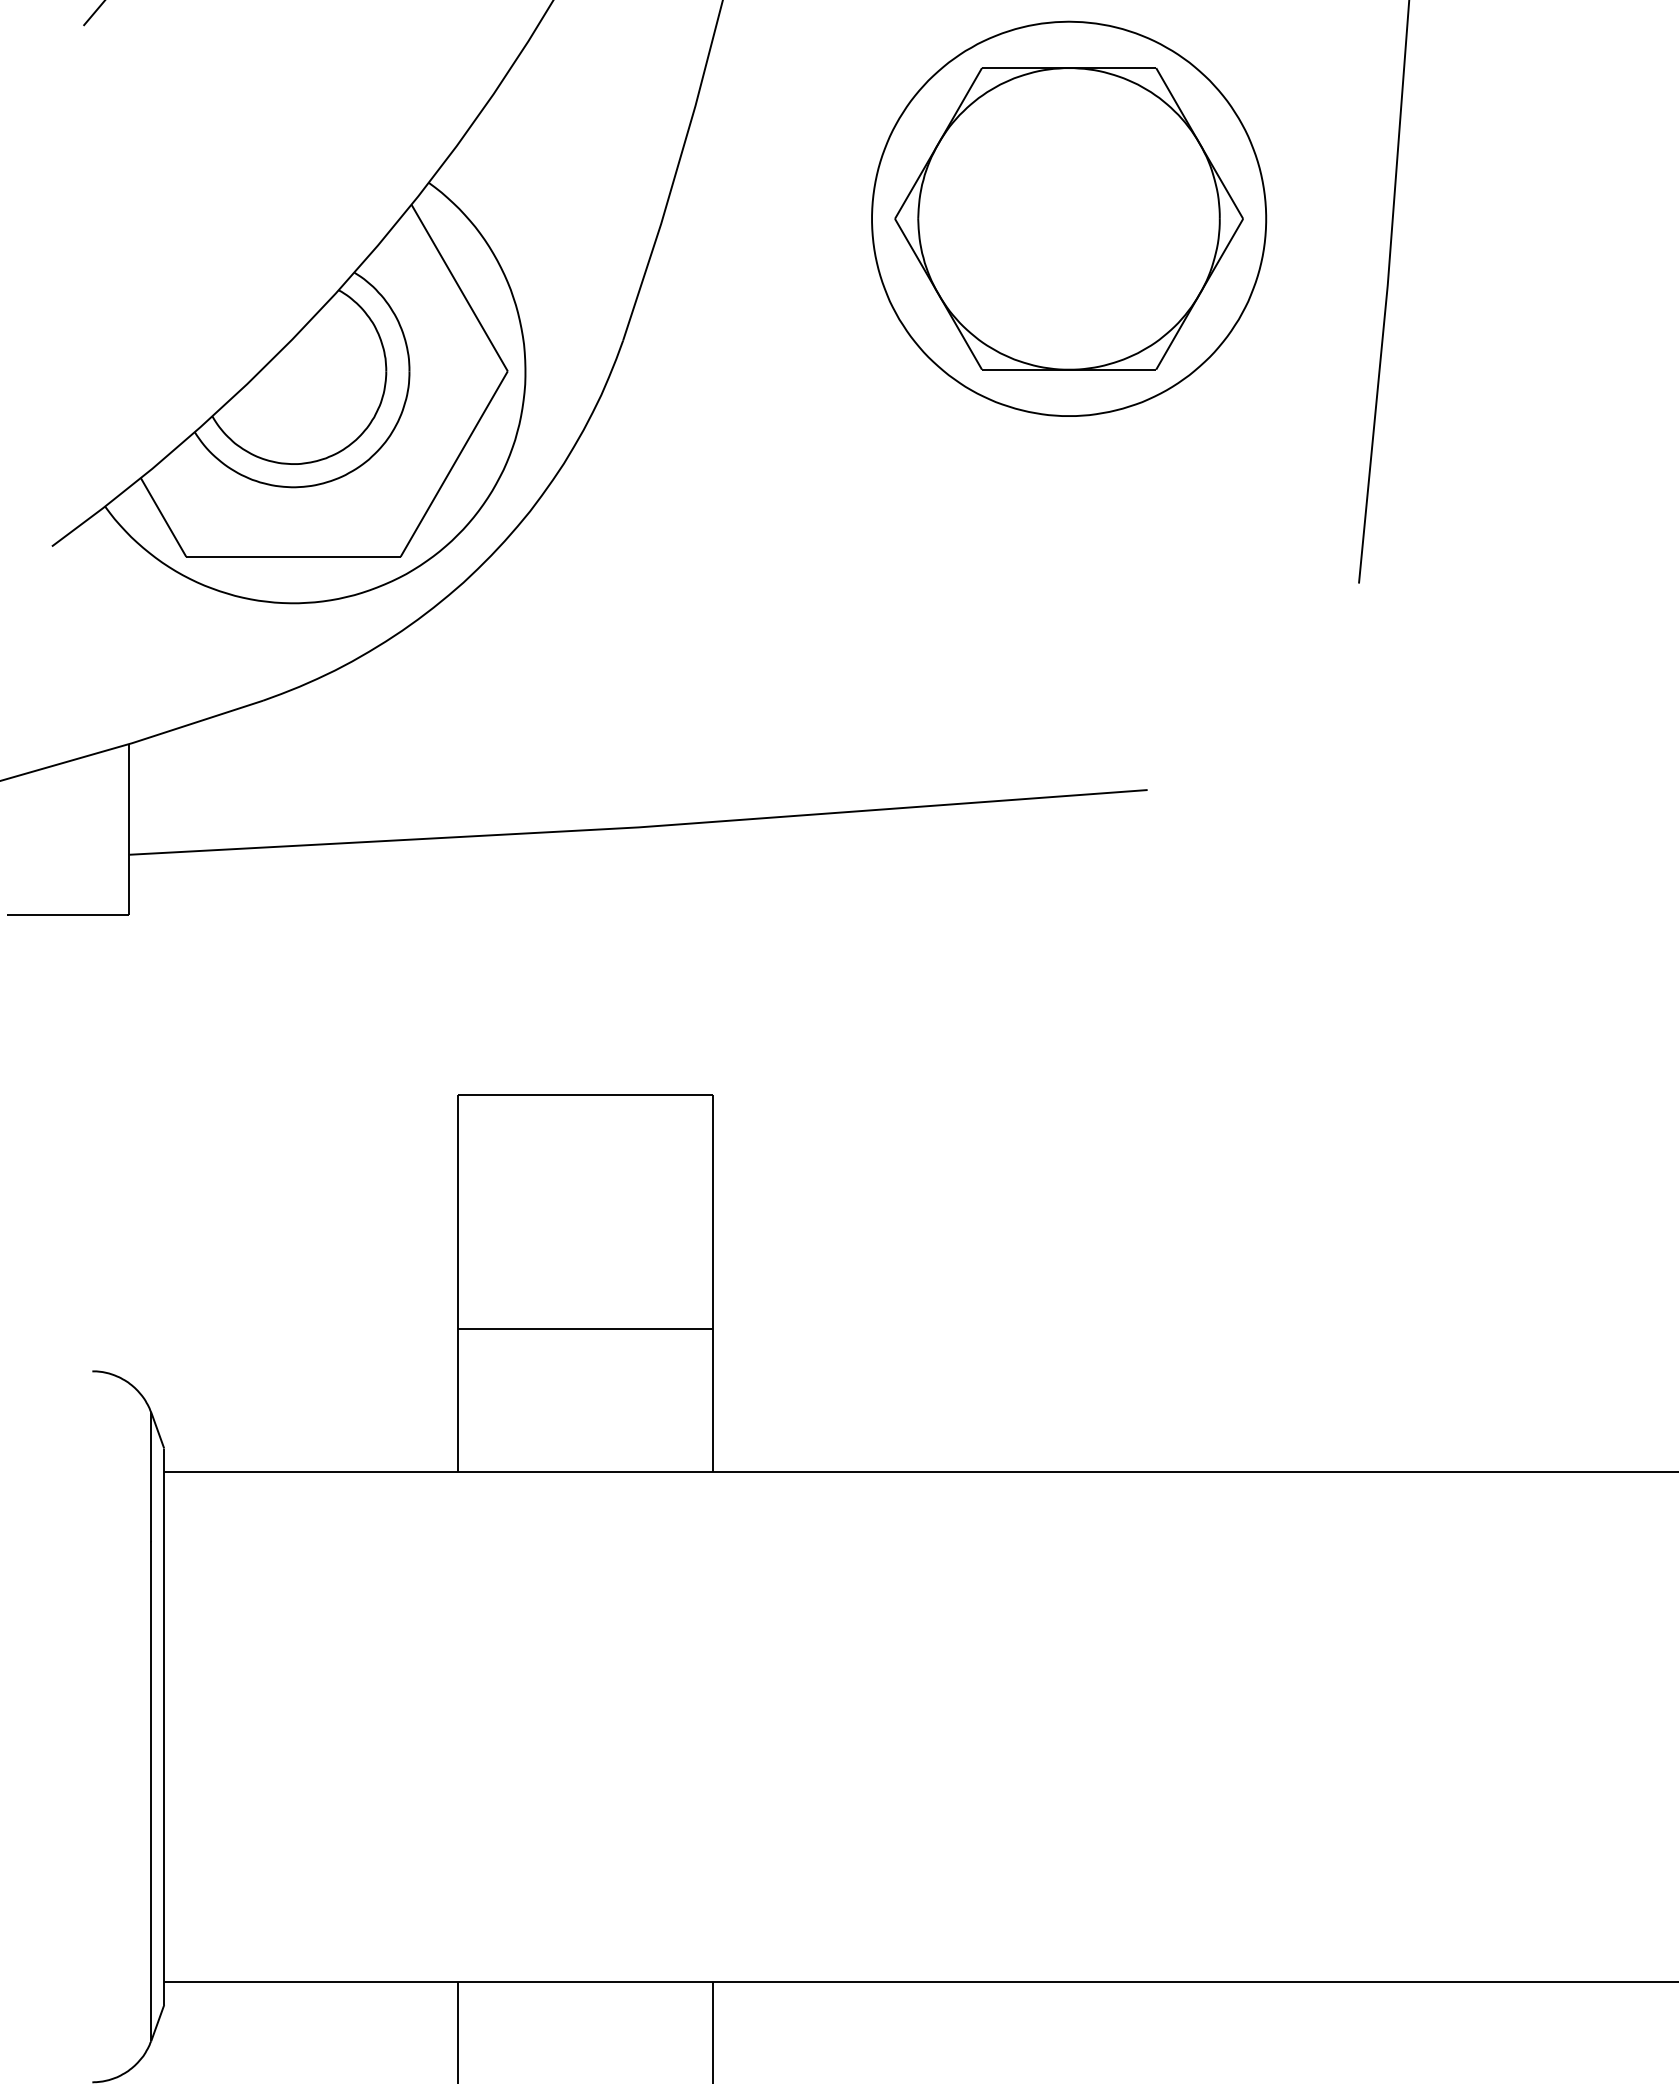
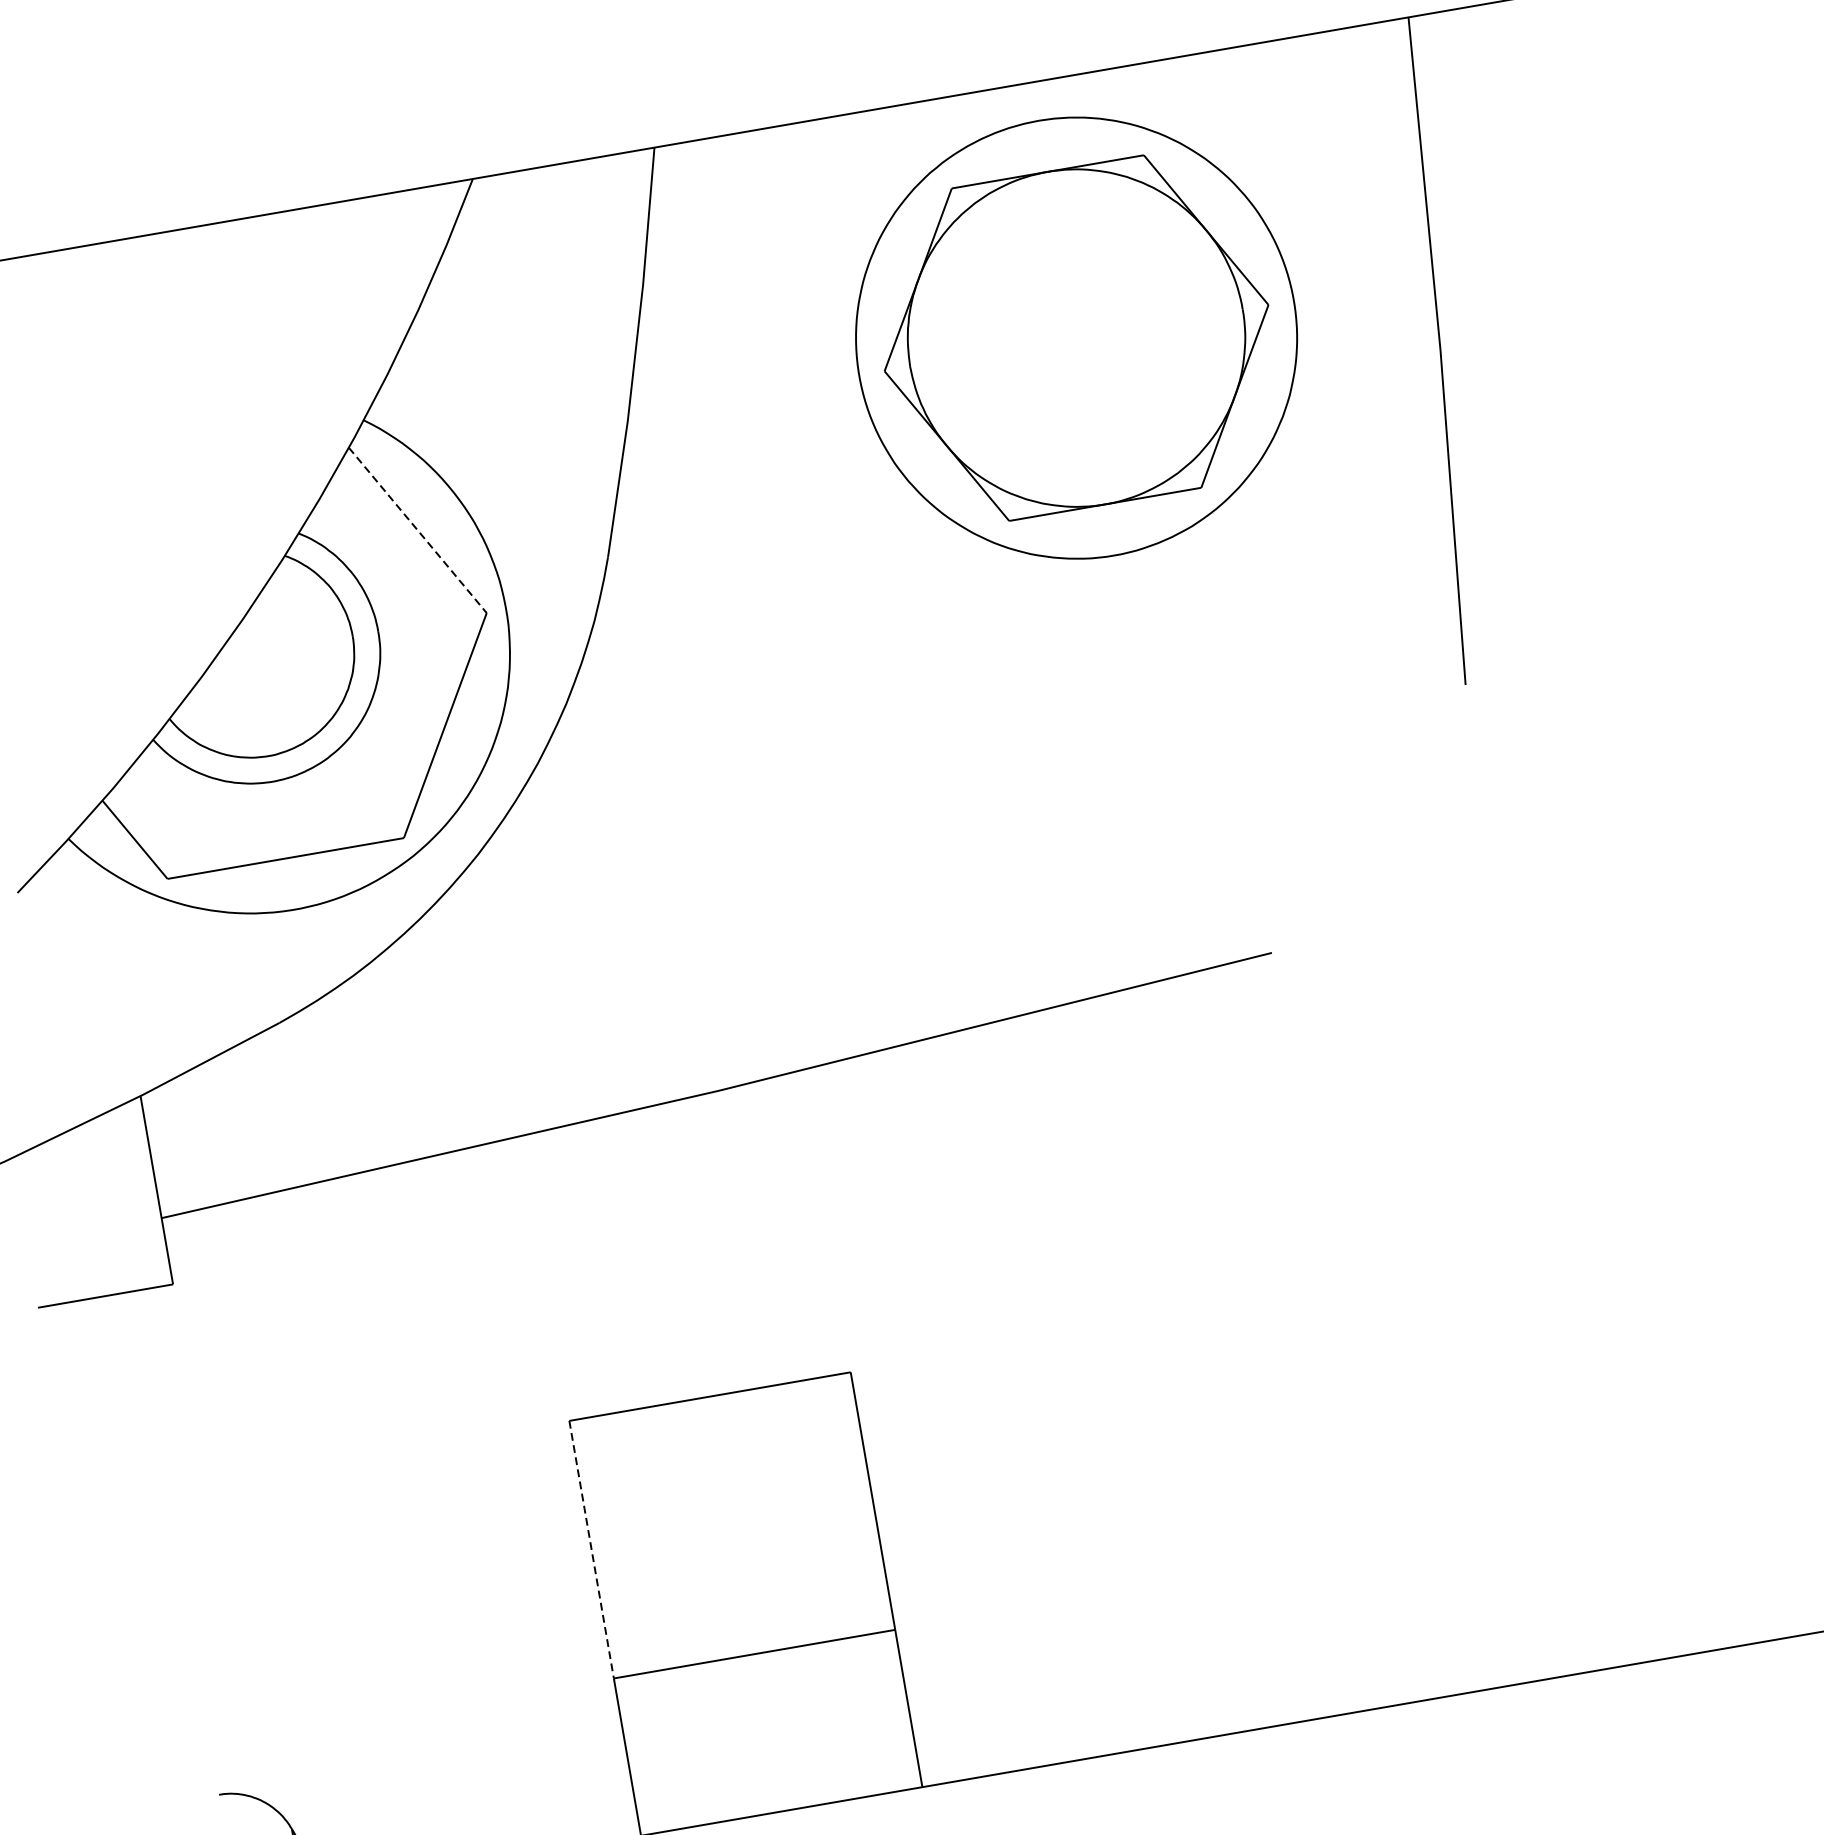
line: (459, 288) -> (417, 530), solid -> dashed
line: (457, 1212) -> (591, 1550), solid -> dashed

